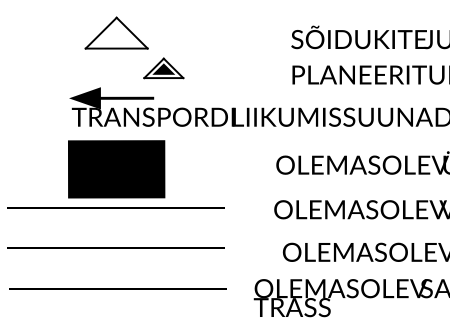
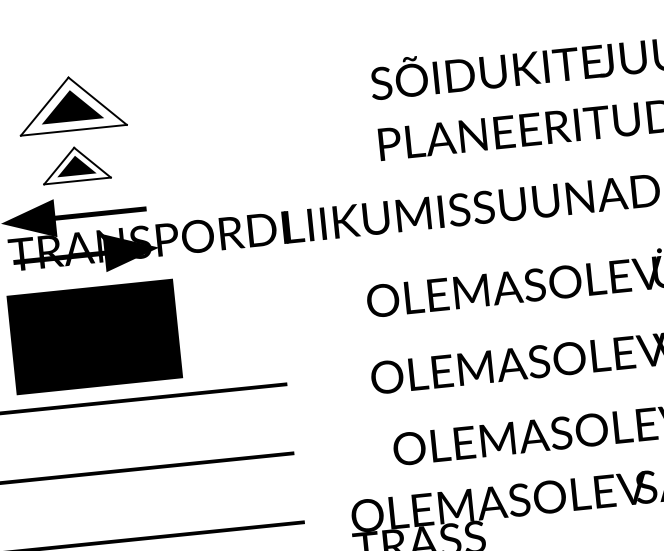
fill: (116, 34) -> (71, 106), added
part: (163, 68) -> (75, 164), moved
fill: (116, 121) -> (86, 255), added

